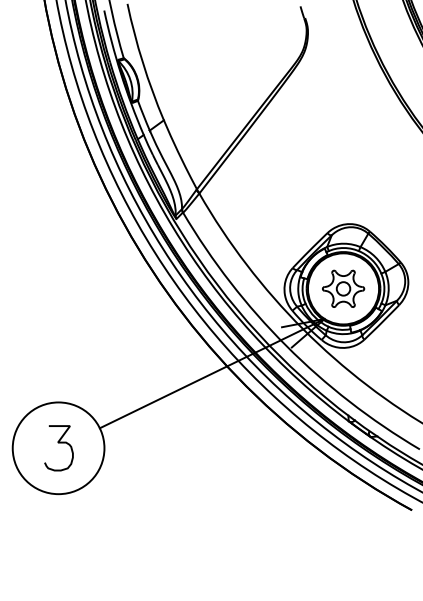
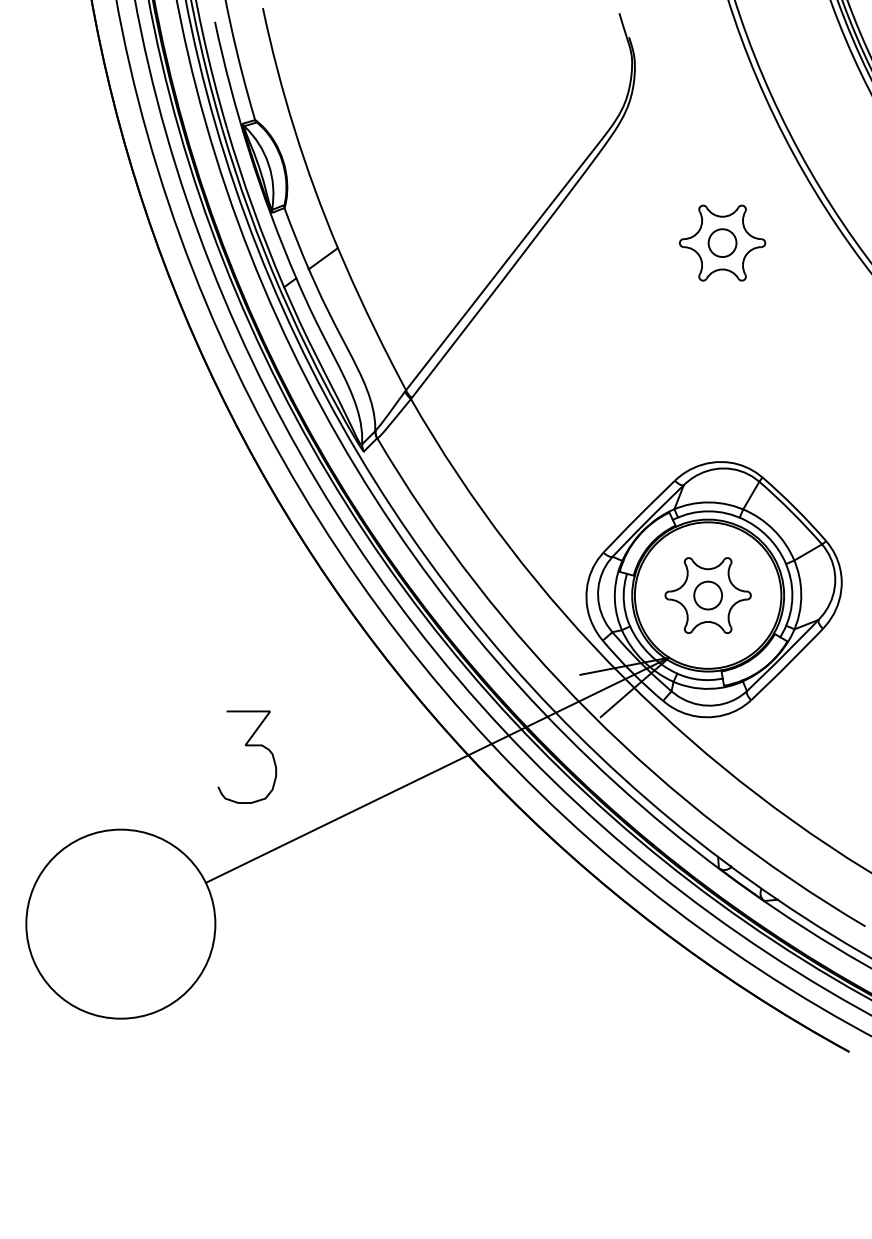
part: (350, 117) -> (722, 242), added
curve: (58, 443) -> (246, 747), moved

